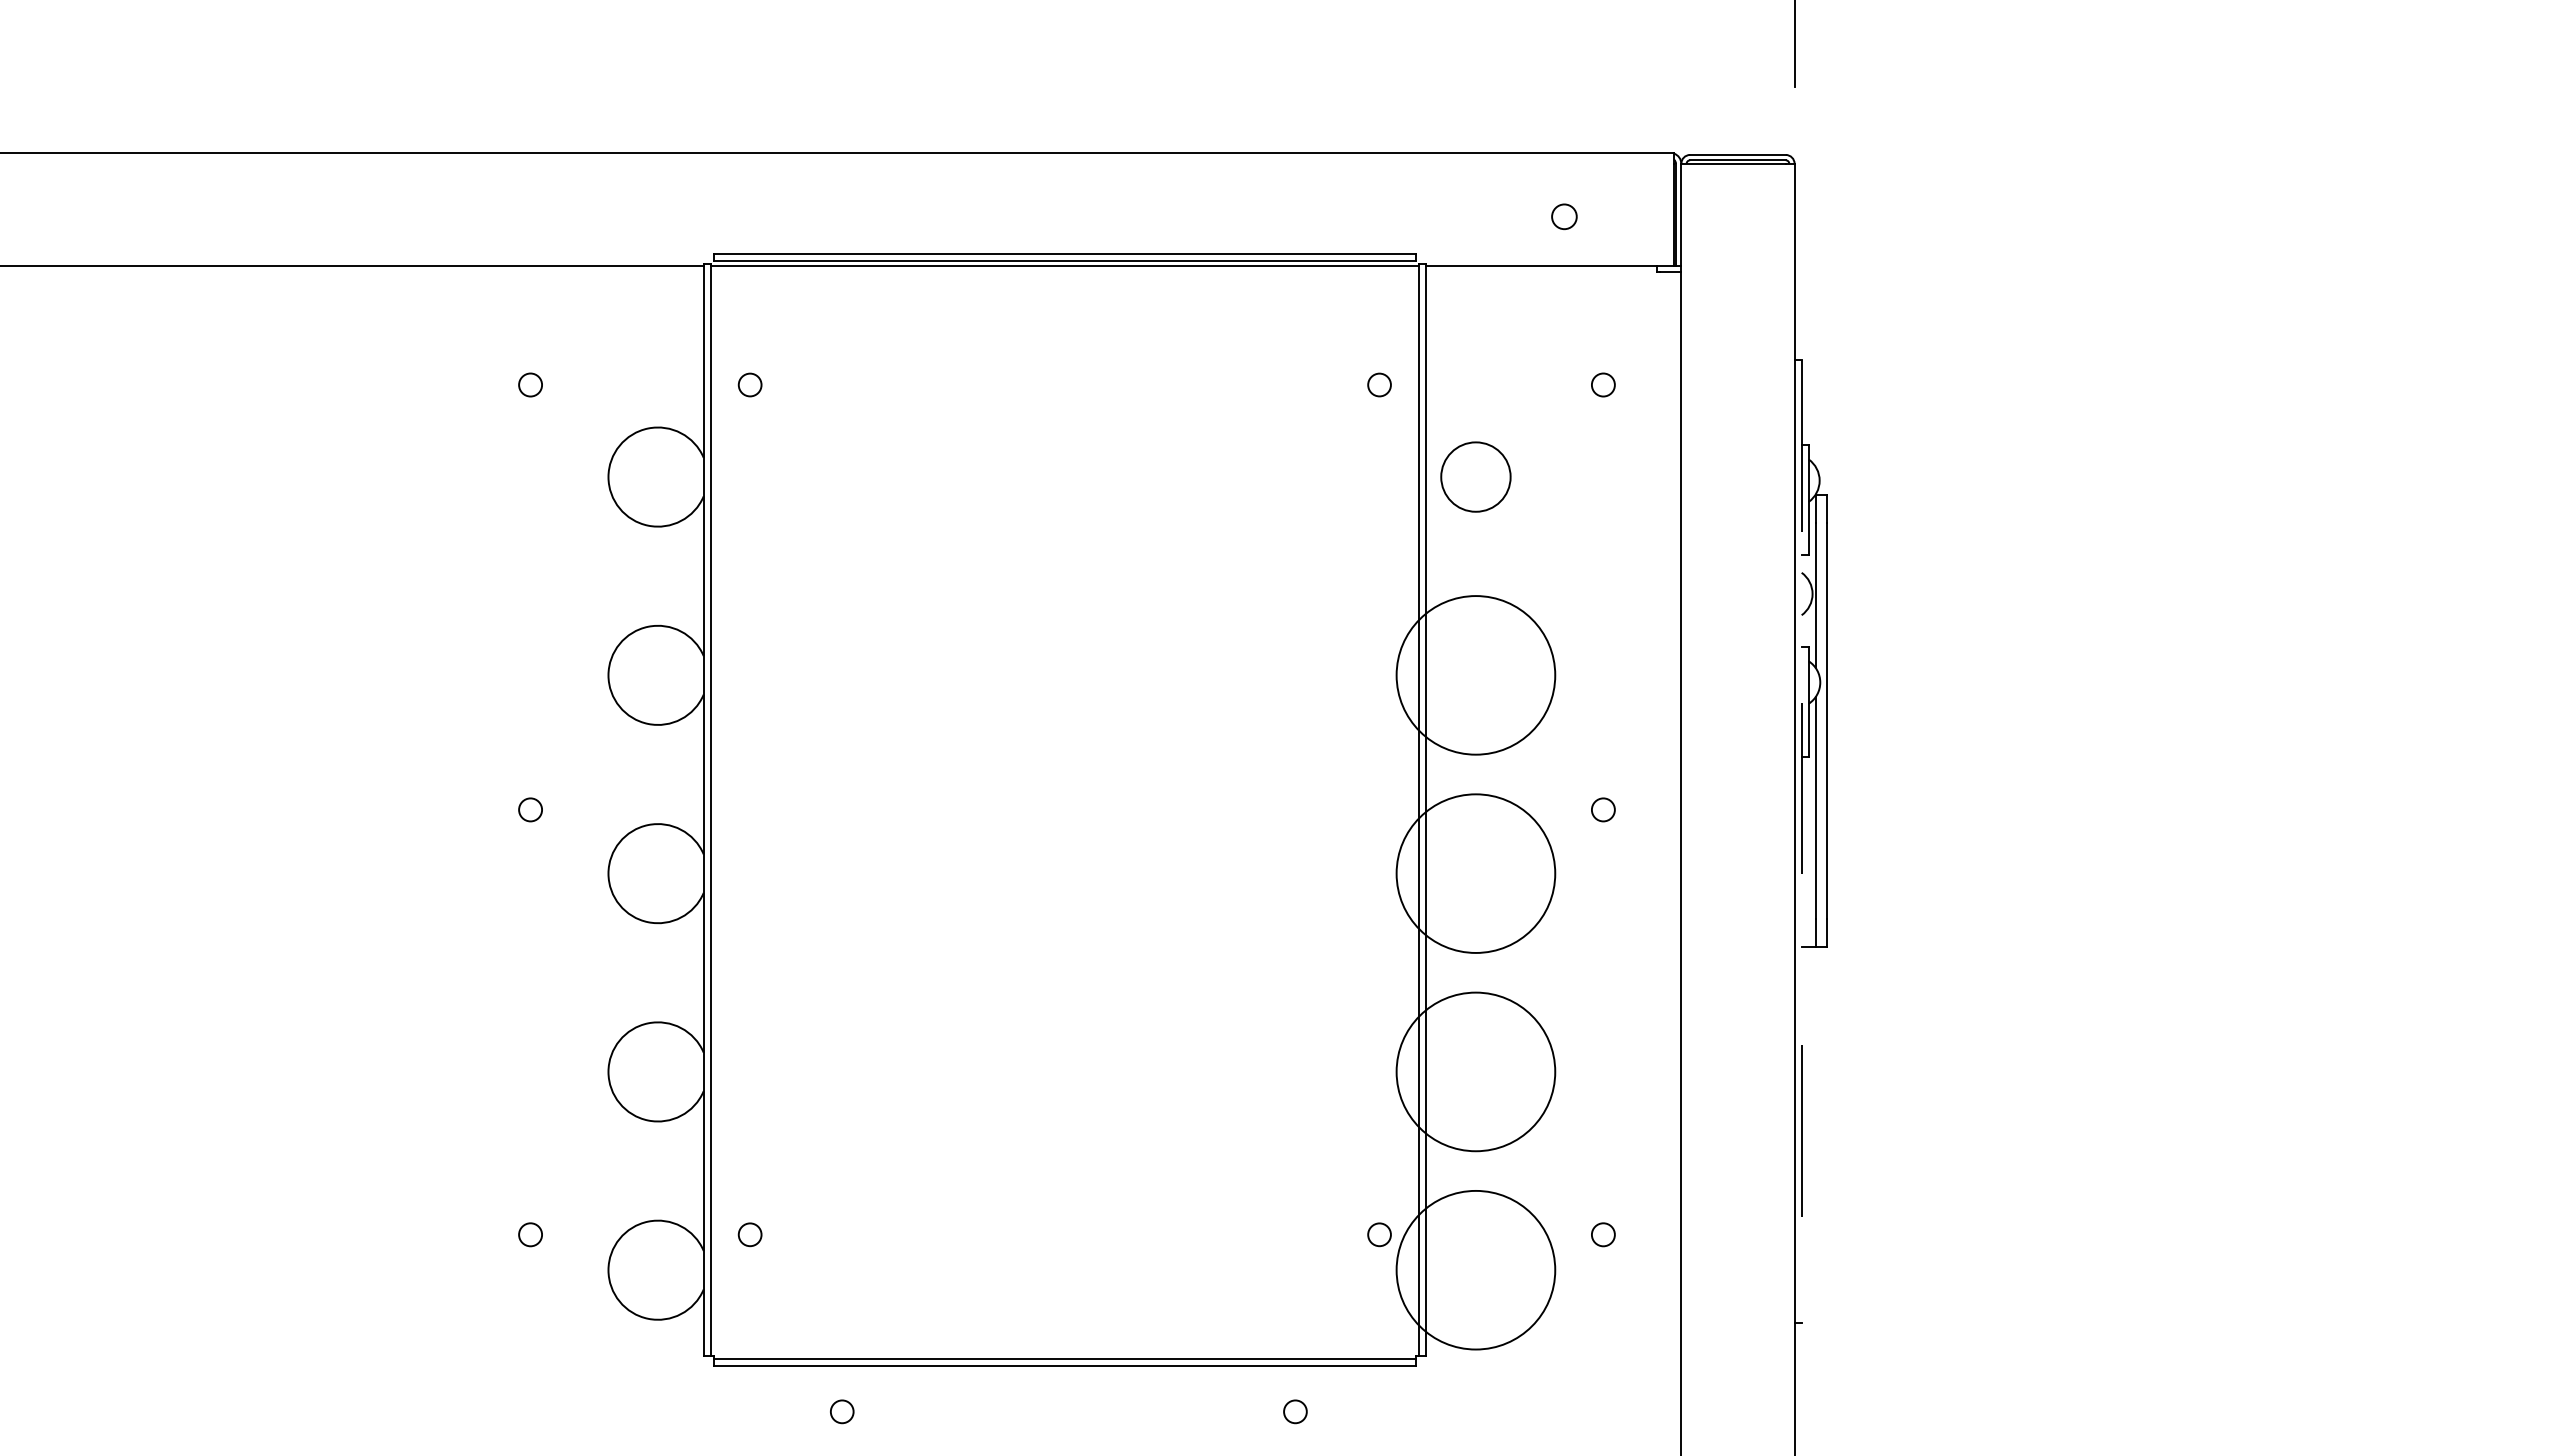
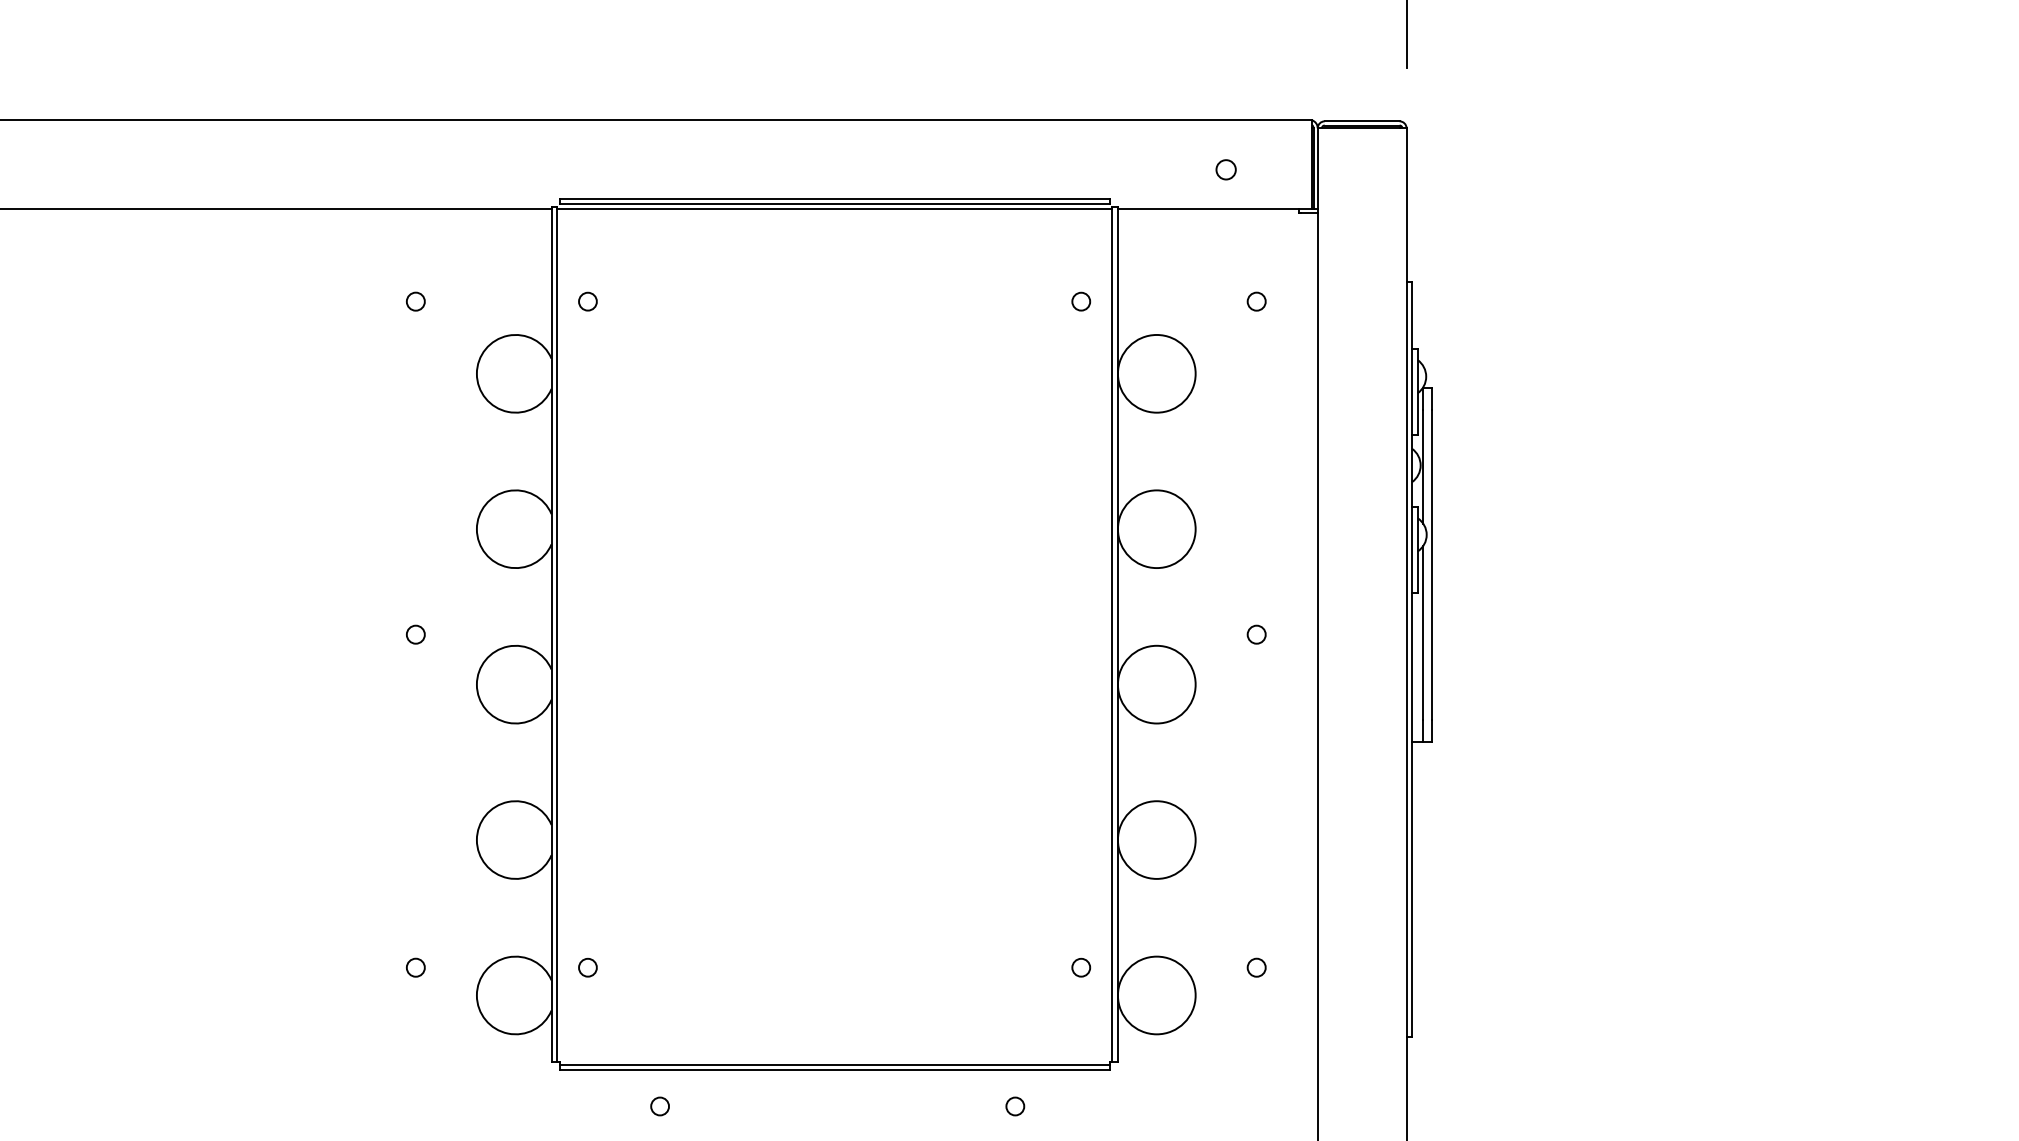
circle: (1475, 476) -> (1156, 373), size x1.43
circle: (1475, 674) -> (1156, 528), size x0.62
line: (1801, 841) -> (1411, 659), dashed -> solid
circle: (1475, 873) -> (1156, 684), size x0.62
circle: (1475, 1071) -> (1156, 839), size x0.62
circle: (1475, 1269) -> (1156, 994), size x0.62

